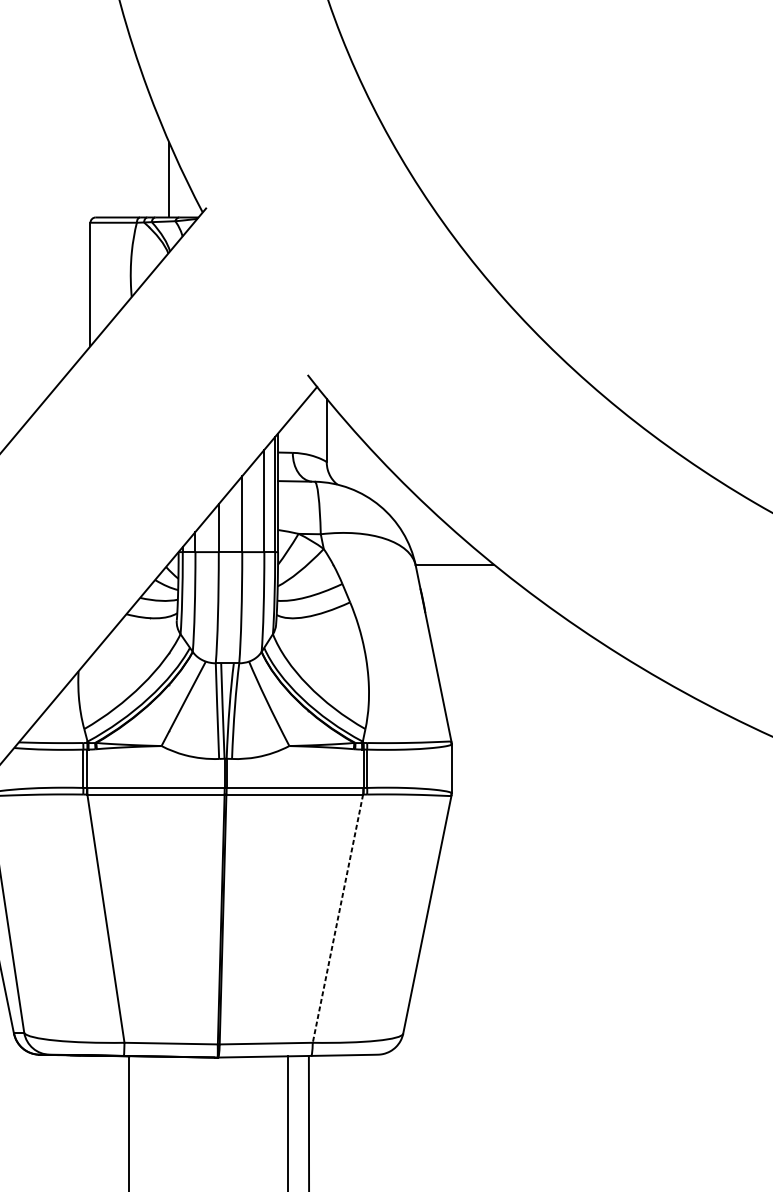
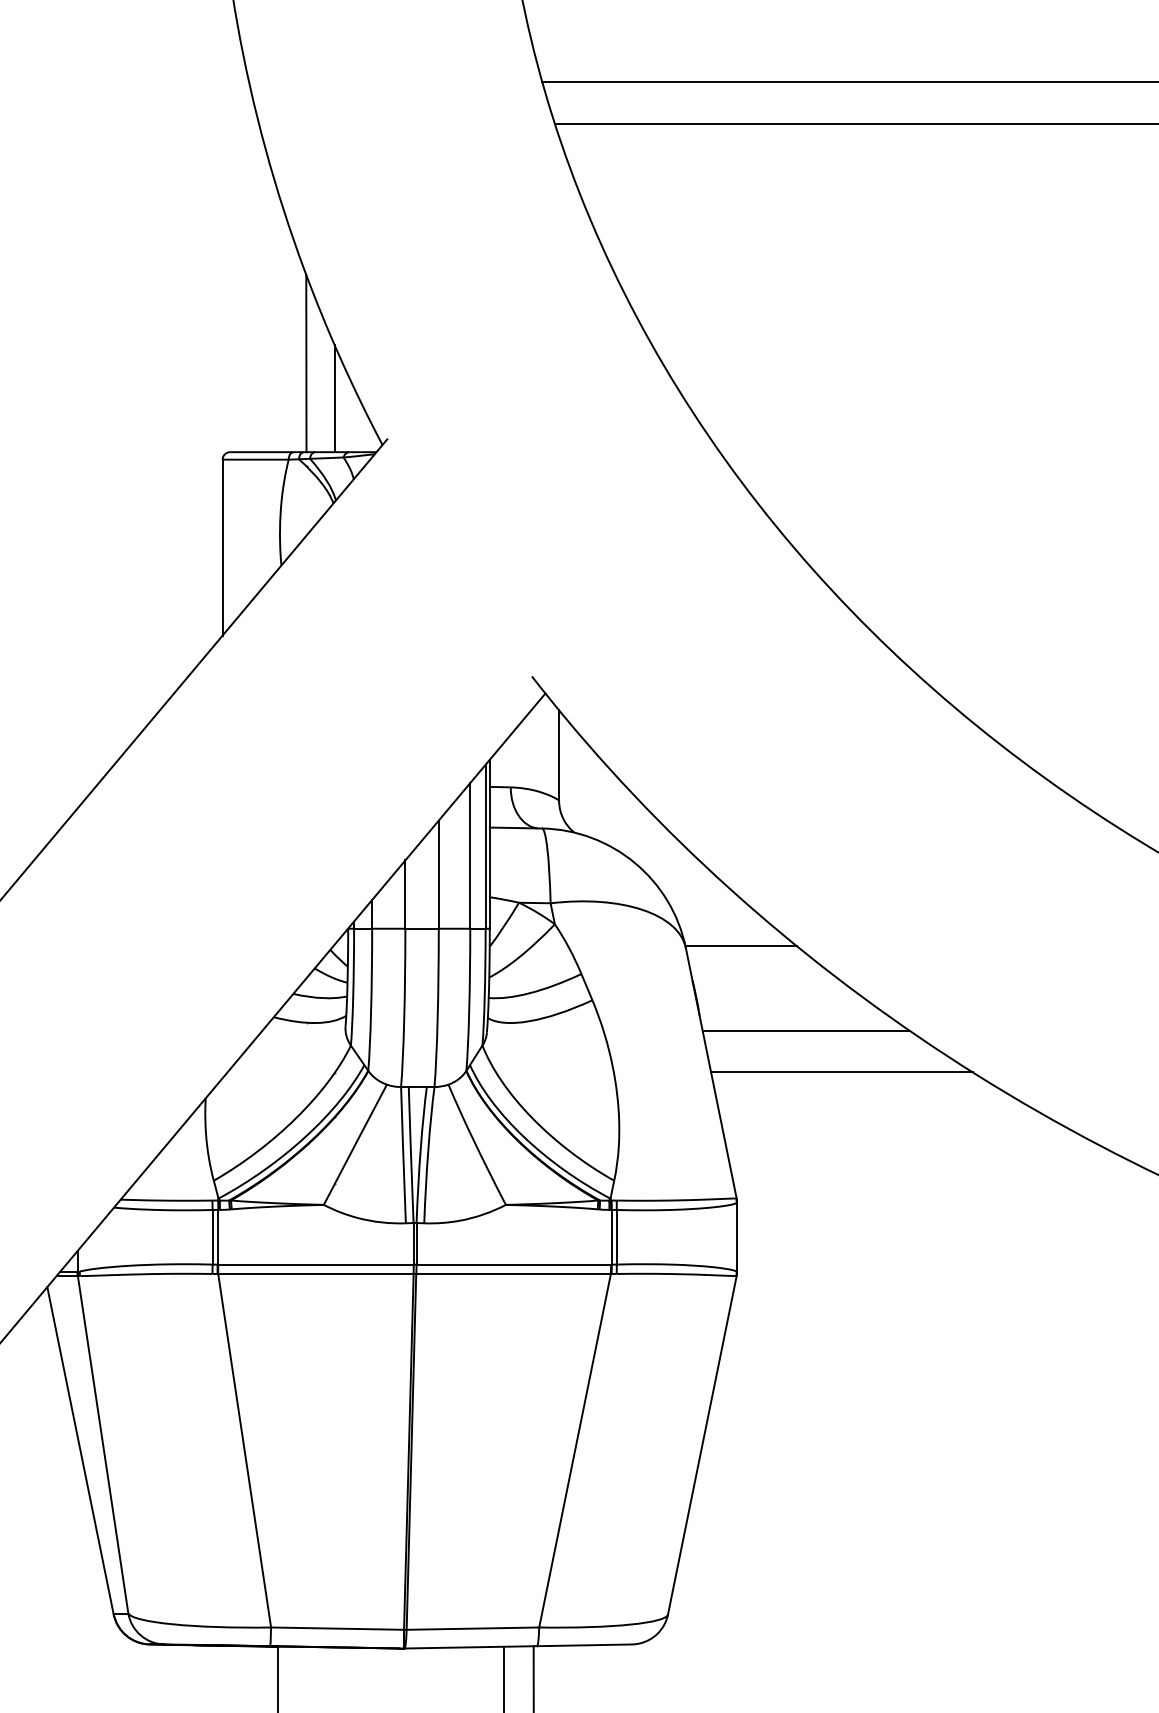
line: (149, 155) -> (306, 363), added
line: (499, 623) -> (805, 1030), added
line: (525, 653) -> (841, 1072), added
line: (337, 919) -> (574, 1451), dashed -> solid

